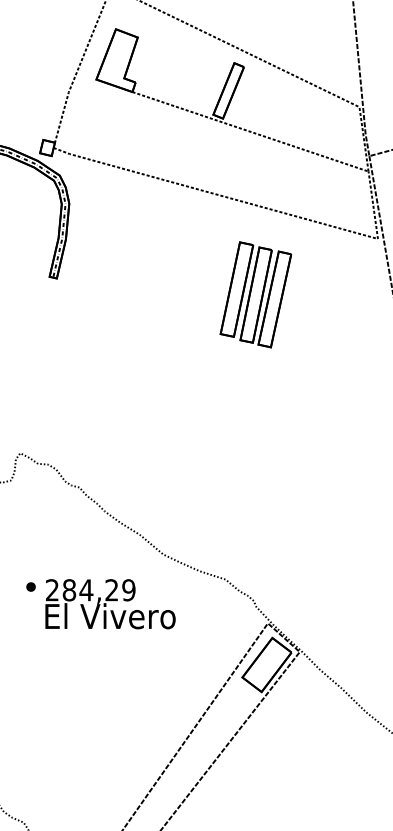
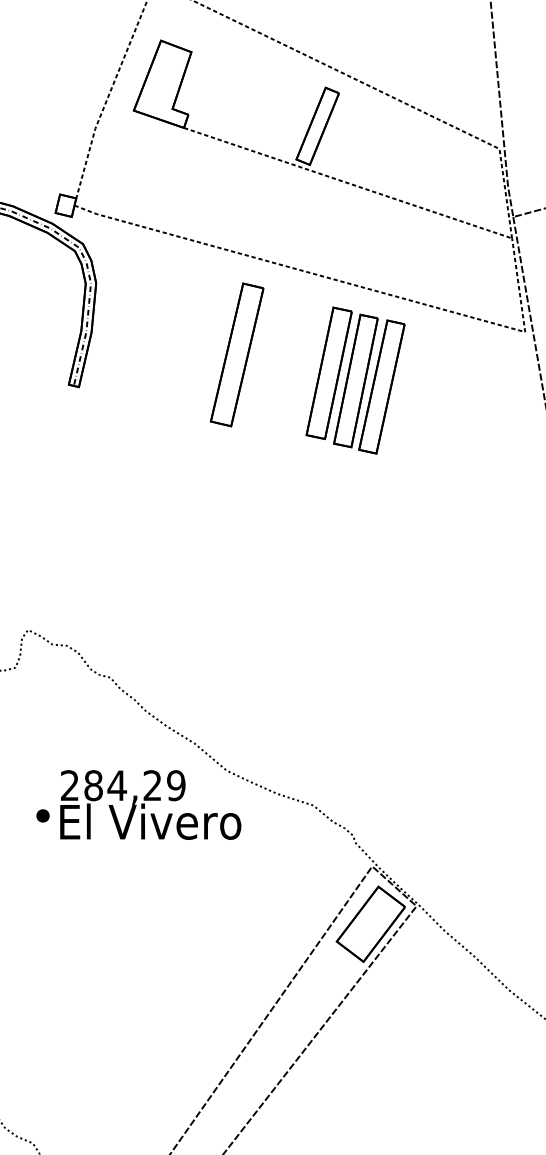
part: (170, 255) -> (236, 355), added
part: (255, 294) -> (355, 380), moved
text: (110, 604) -> (150, 805), moved

